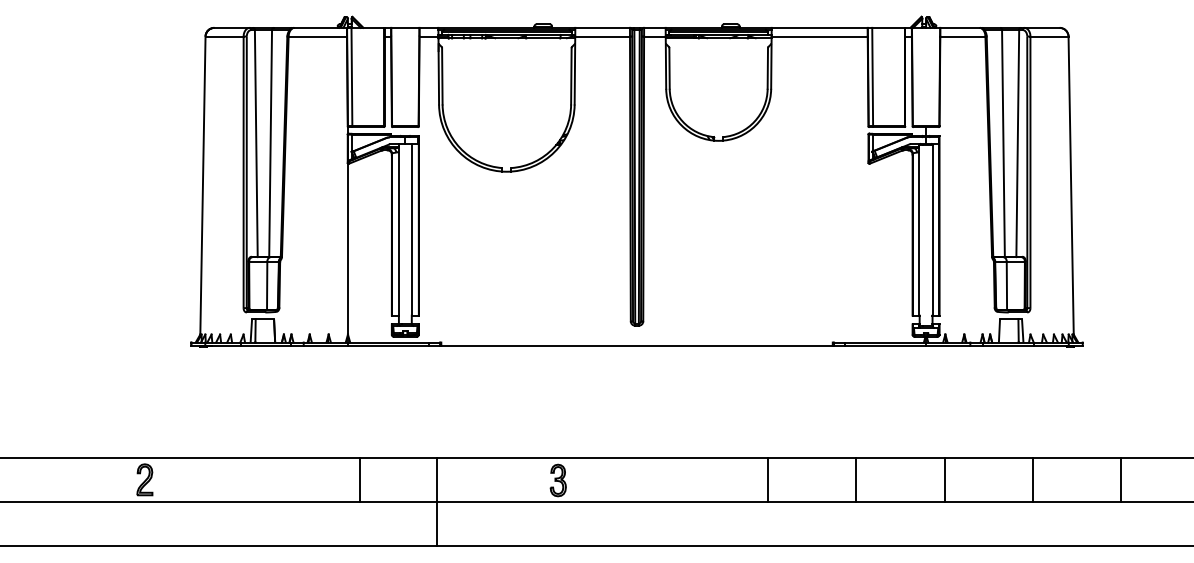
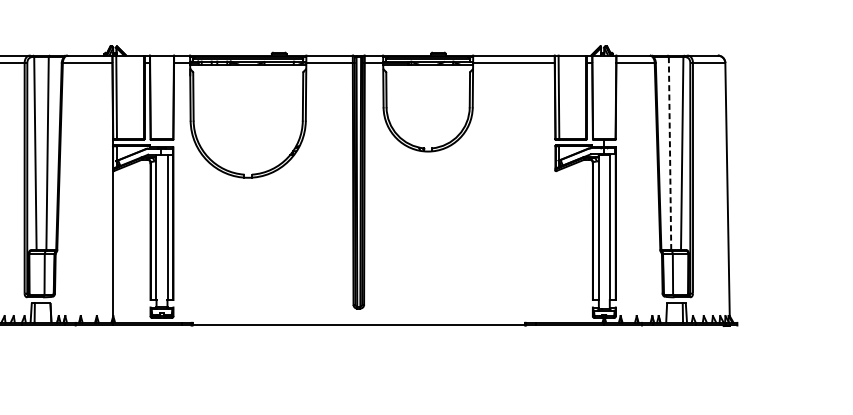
line: (1003, 142) -> (670, 152), solid -> dashed

